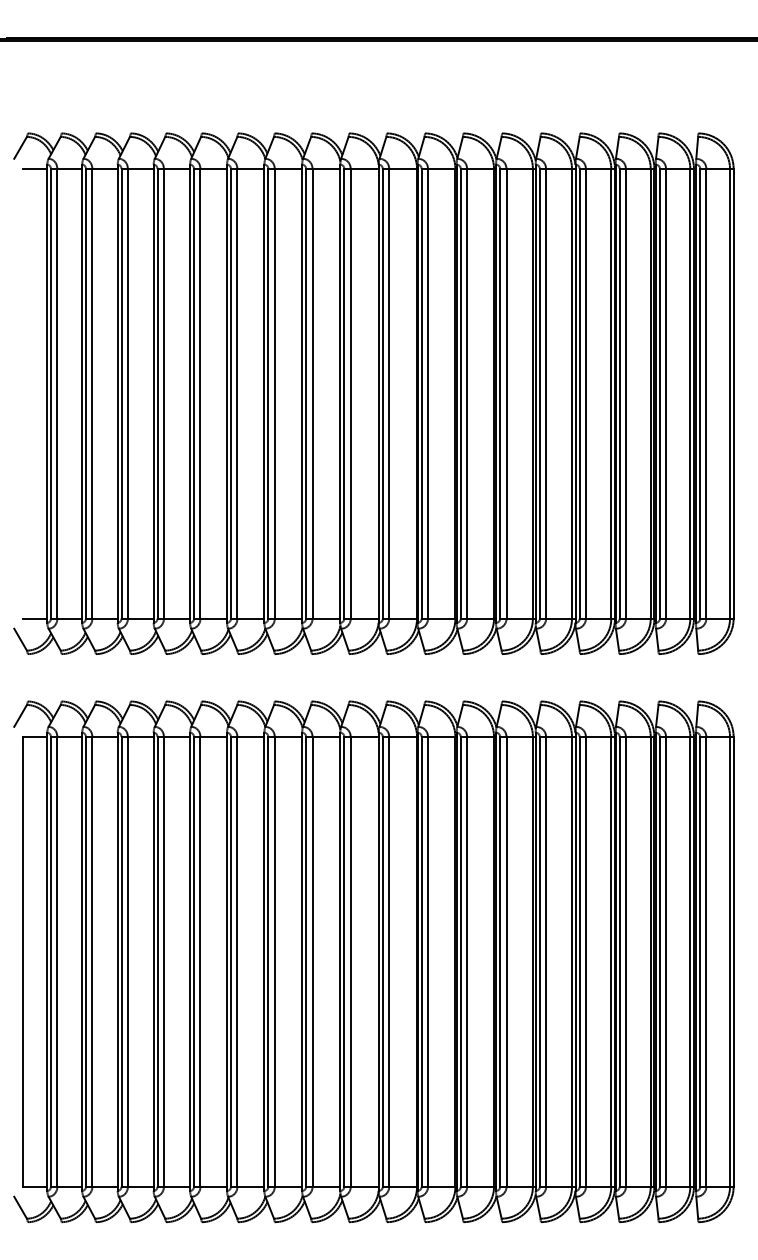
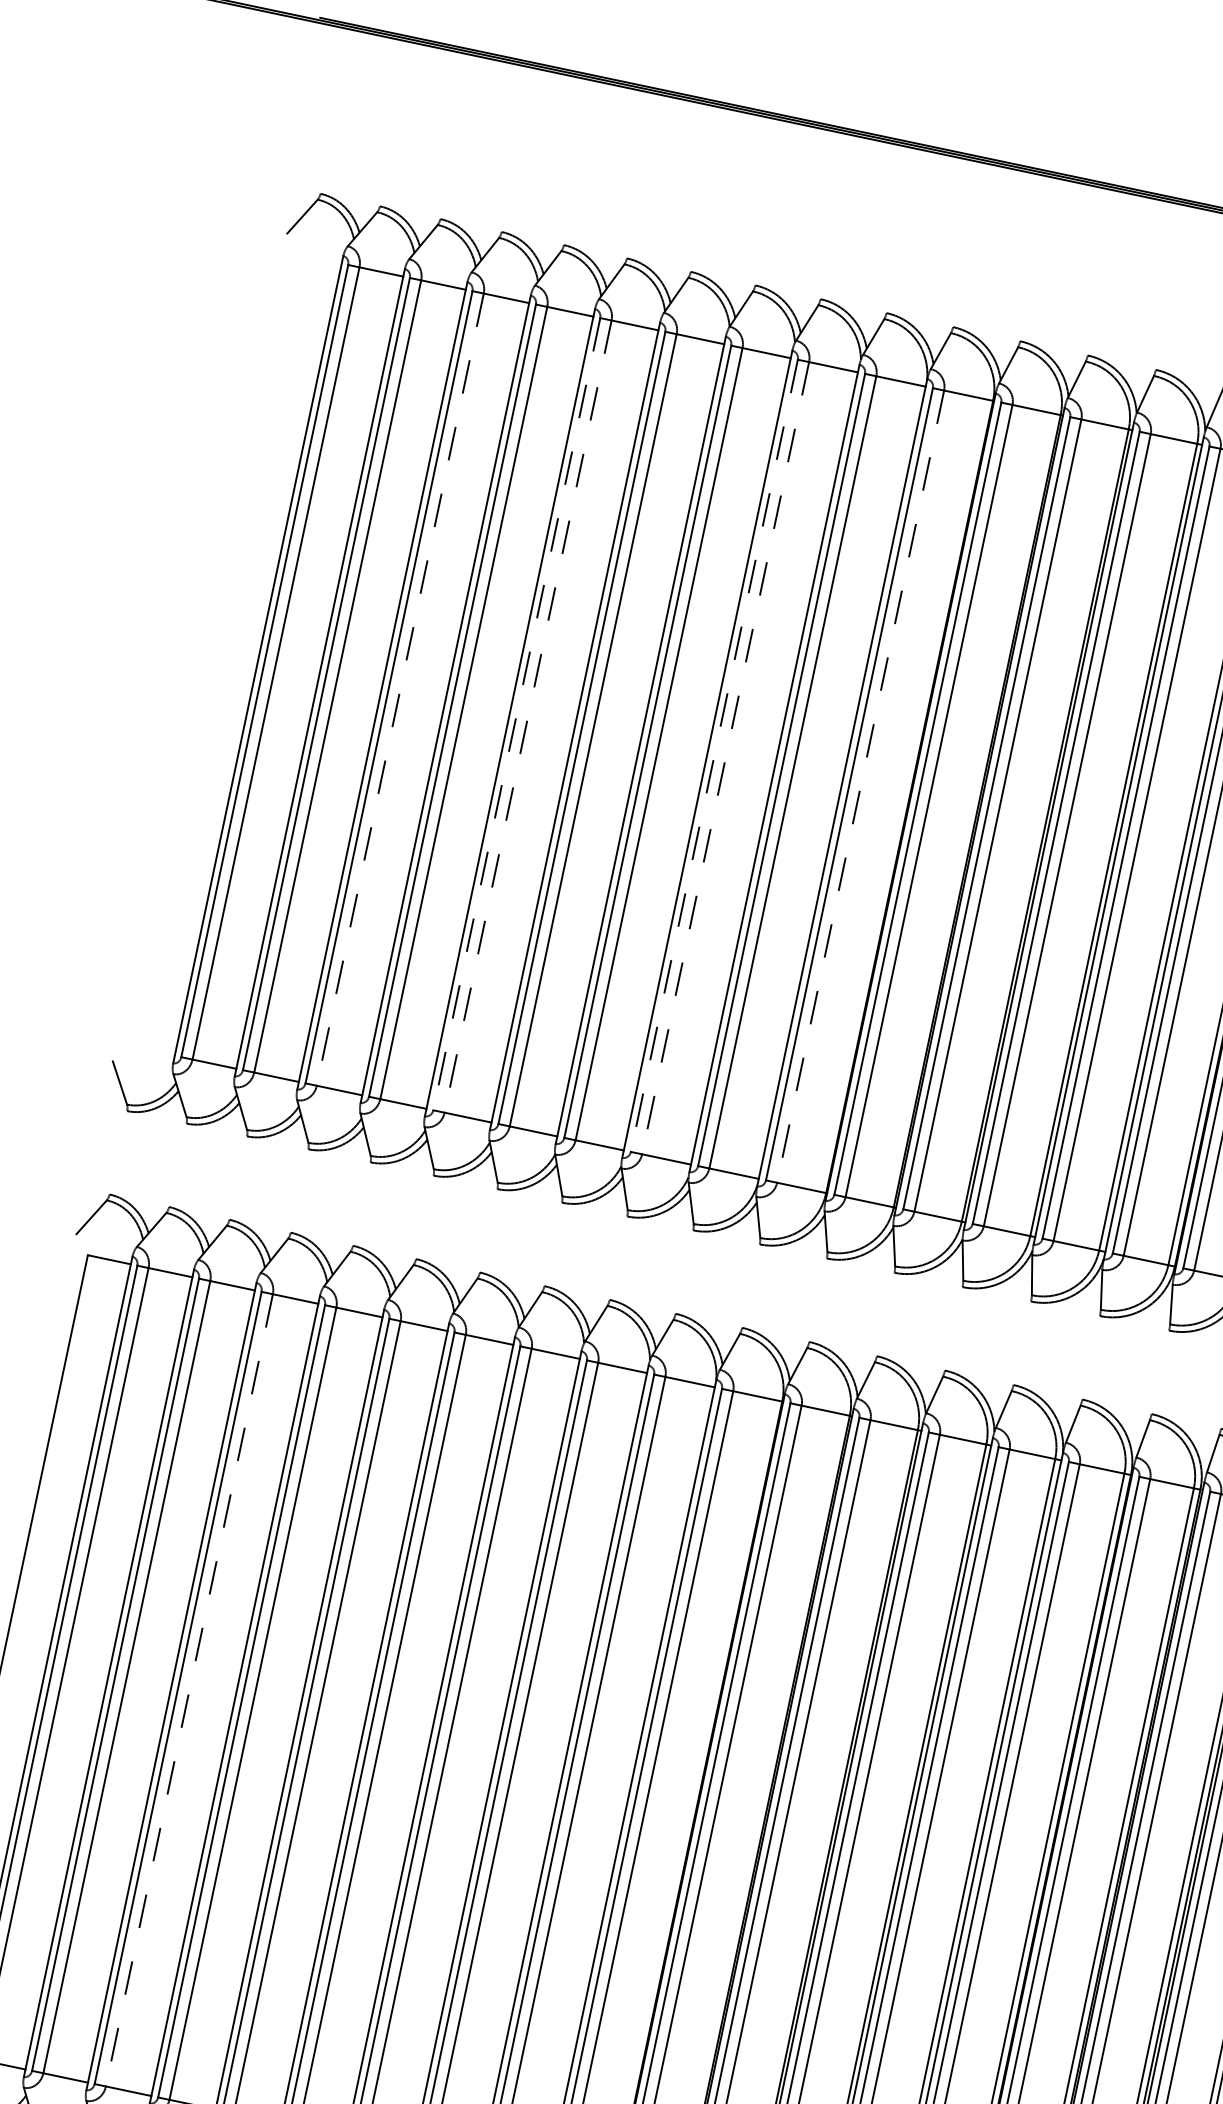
line: (34, 168) -> (319, 258), removed
line: (127, 393) -> (399, 688), solid -> dashed
line: (194, 393) -> (517, 713), solid -> dashed
line: (200, 393) -> (528, 716), solid -> dashed
line: (306, 393) -> (715, 755), solid -> dashed
line: (312, 393) -> (725, 757), solid -> dashed
line: (389, 393) -> (861, 786), solid -> dashed
line: (34, 618) -> (152, 1050), removed
line: (127, 961) -> (188, 1689), solid -> dashed

